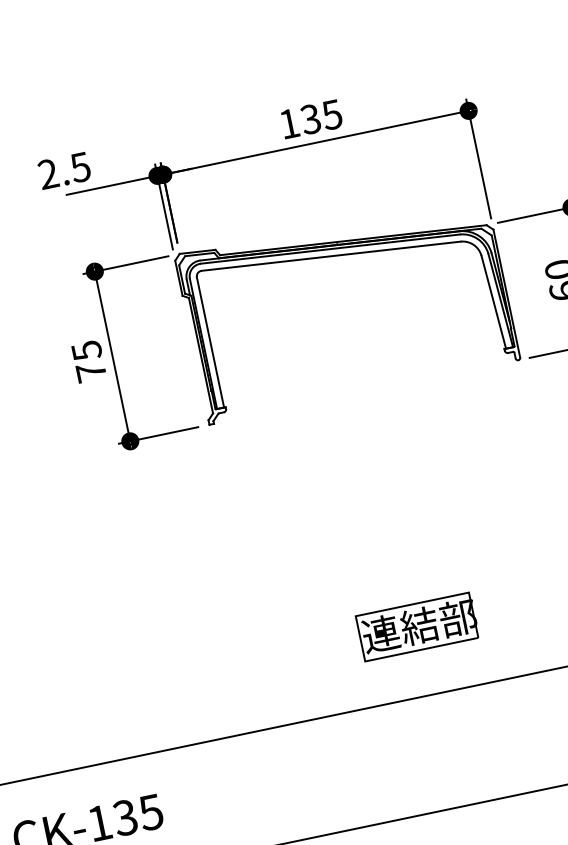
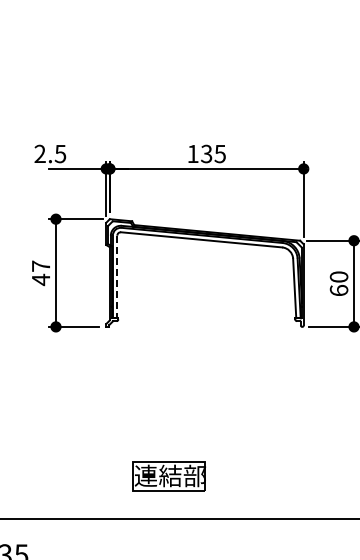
line: (210, 343) -> (117, 277), solid -> dashed
text: (89, 361) -> (41, 273), 75 -> 47
part: (416, 627) -> (168, 476), moved

